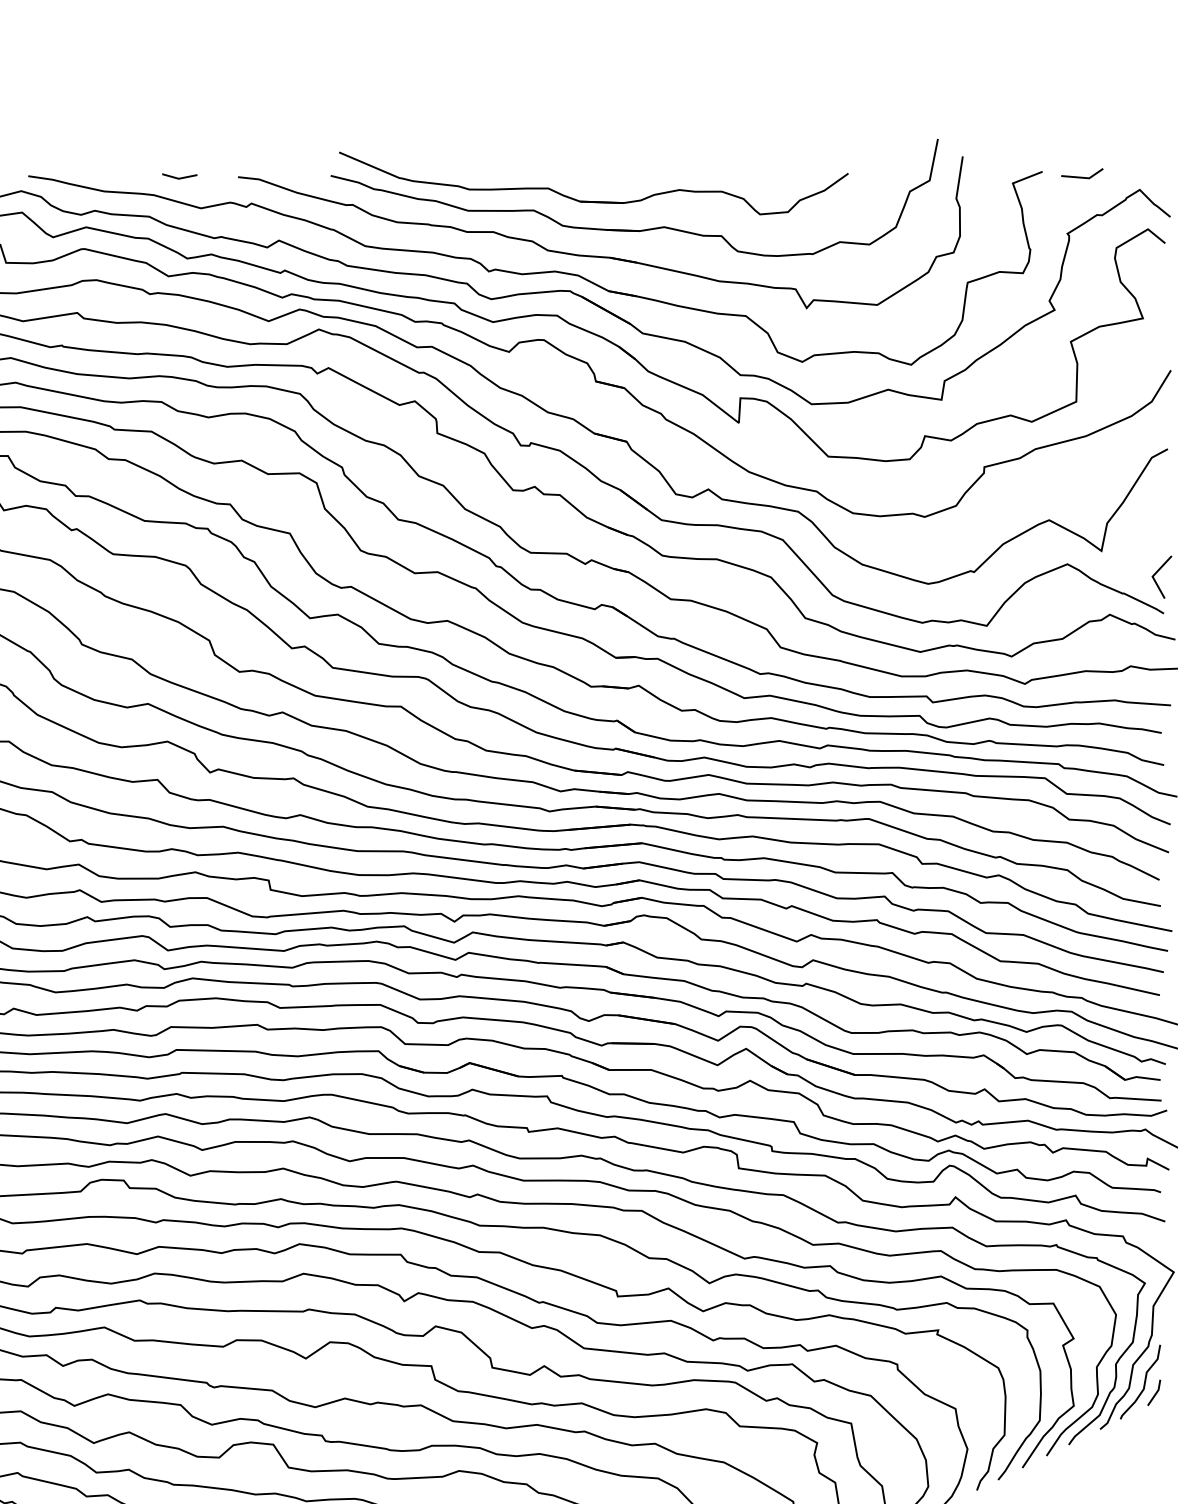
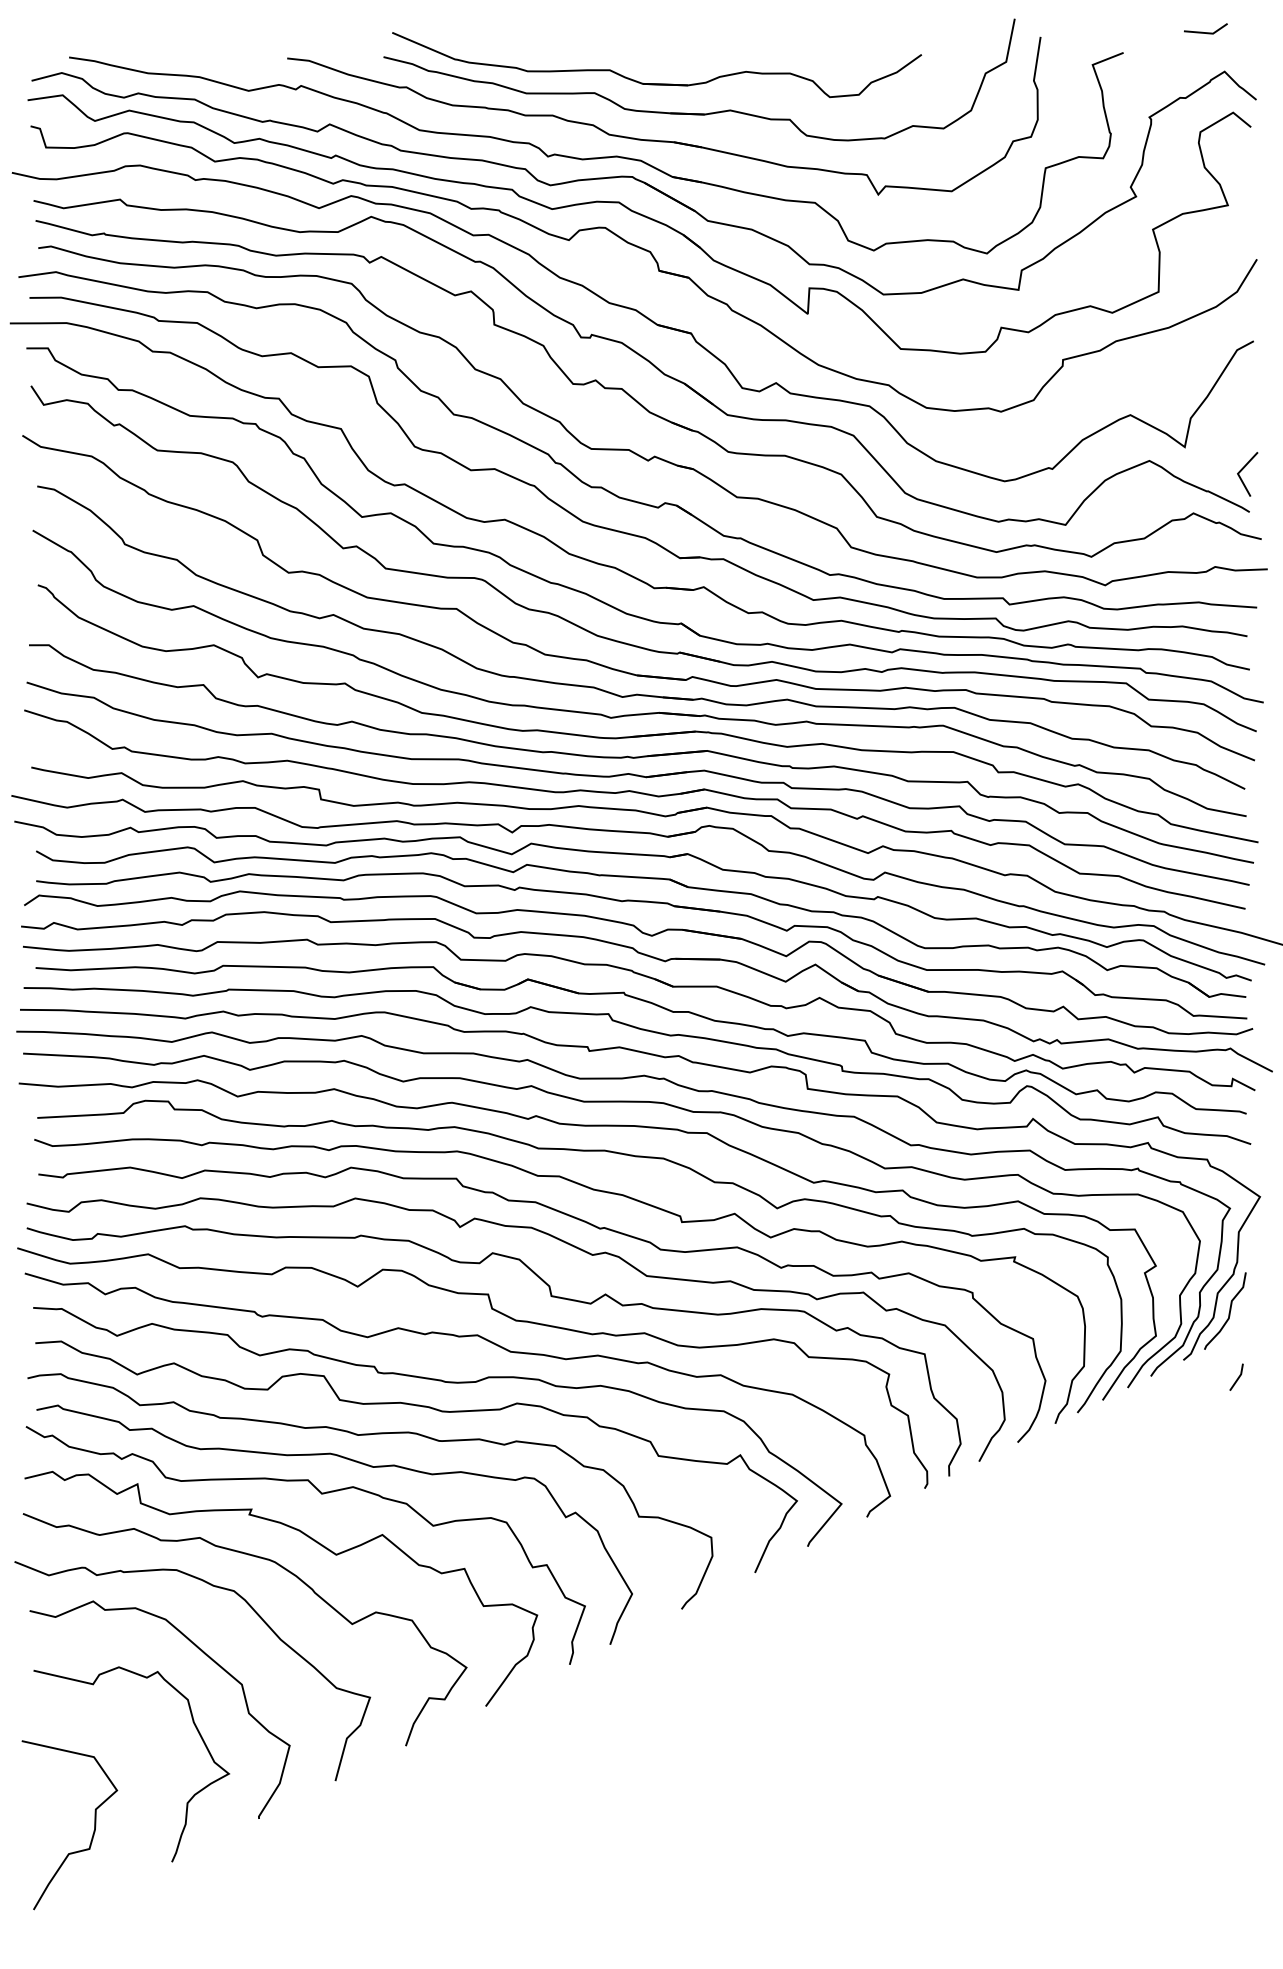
line: (180, 177) -> (227, 58), removed
line: (1081, 177) -> (1205, 32), moved
line: (1155, 1393) -> (1237, 1377), moved

